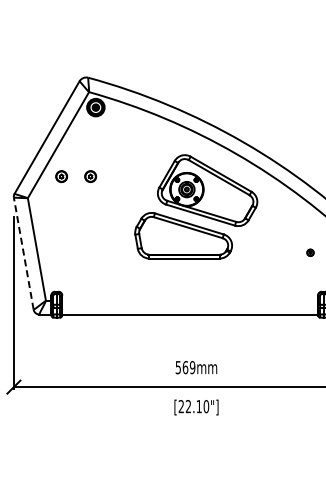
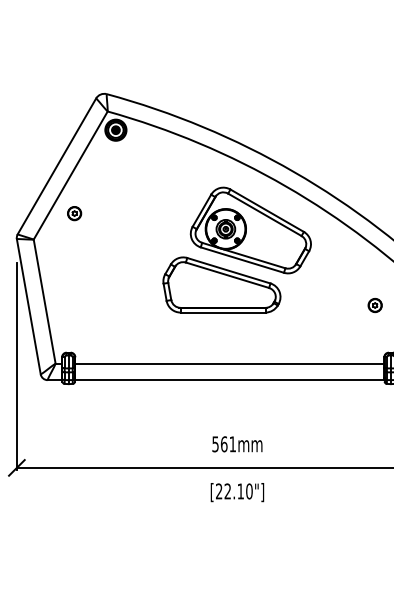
part: (90, 176) -> (109, 213), removed
part: (310, 252) -> (375, 305), size x1.67
line: (23, 253) -> (28, 306), dashed -> solid
line: (189, 300) -> (229, 363), added
text: (192, 367) -> (232, 444), 569mm -> 561mm

